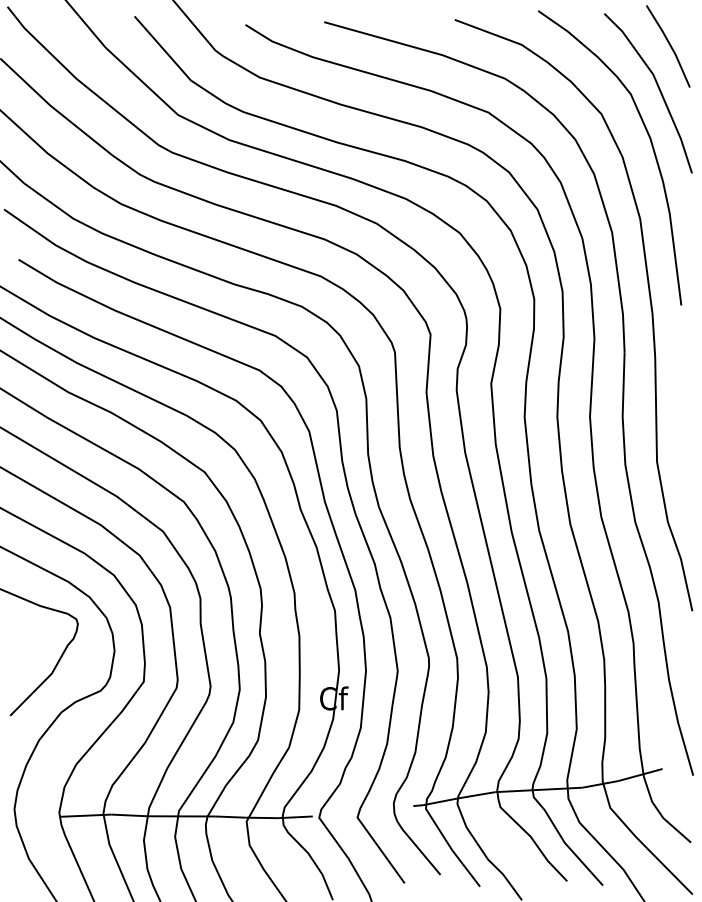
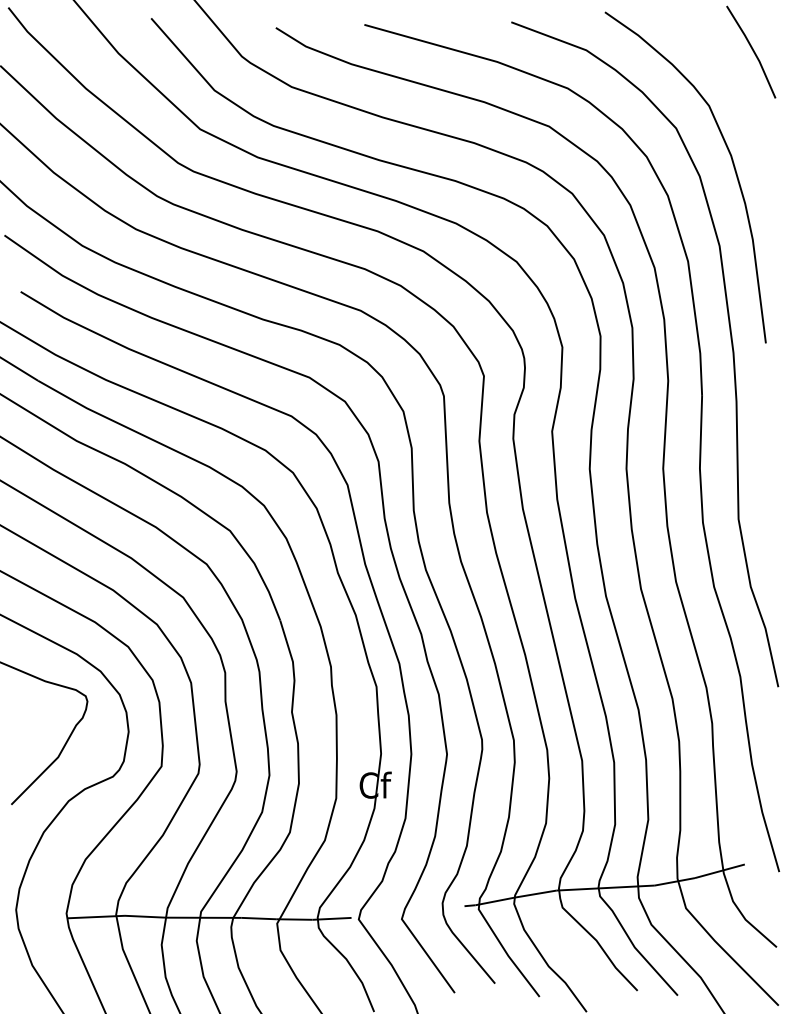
line: (658, 89) -> (740, 100), removed

